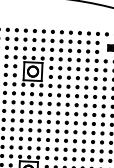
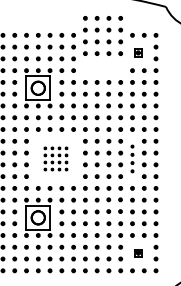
part: (83, 46) -> (102, 35), moved
part: (43, 125) -> (55, 158), size x0.6
part: (102, 128) -> (132, 158), size x0.7

